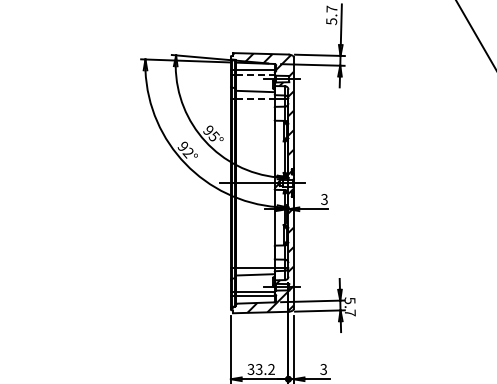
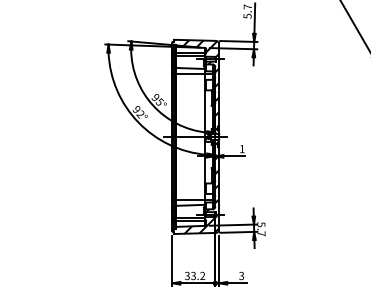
line: (255, 74) -> (190, 55), dashed -> solid
line: (255, 98) -> (190, 73), dashed -> solid
text: (324, 199) -> (242, 149), 3 -> 1

